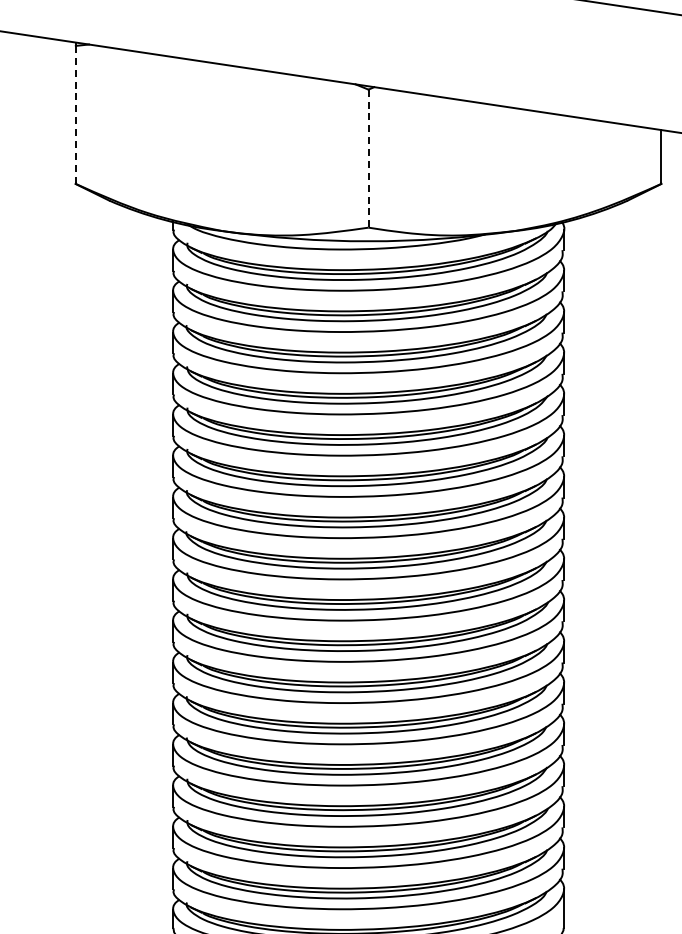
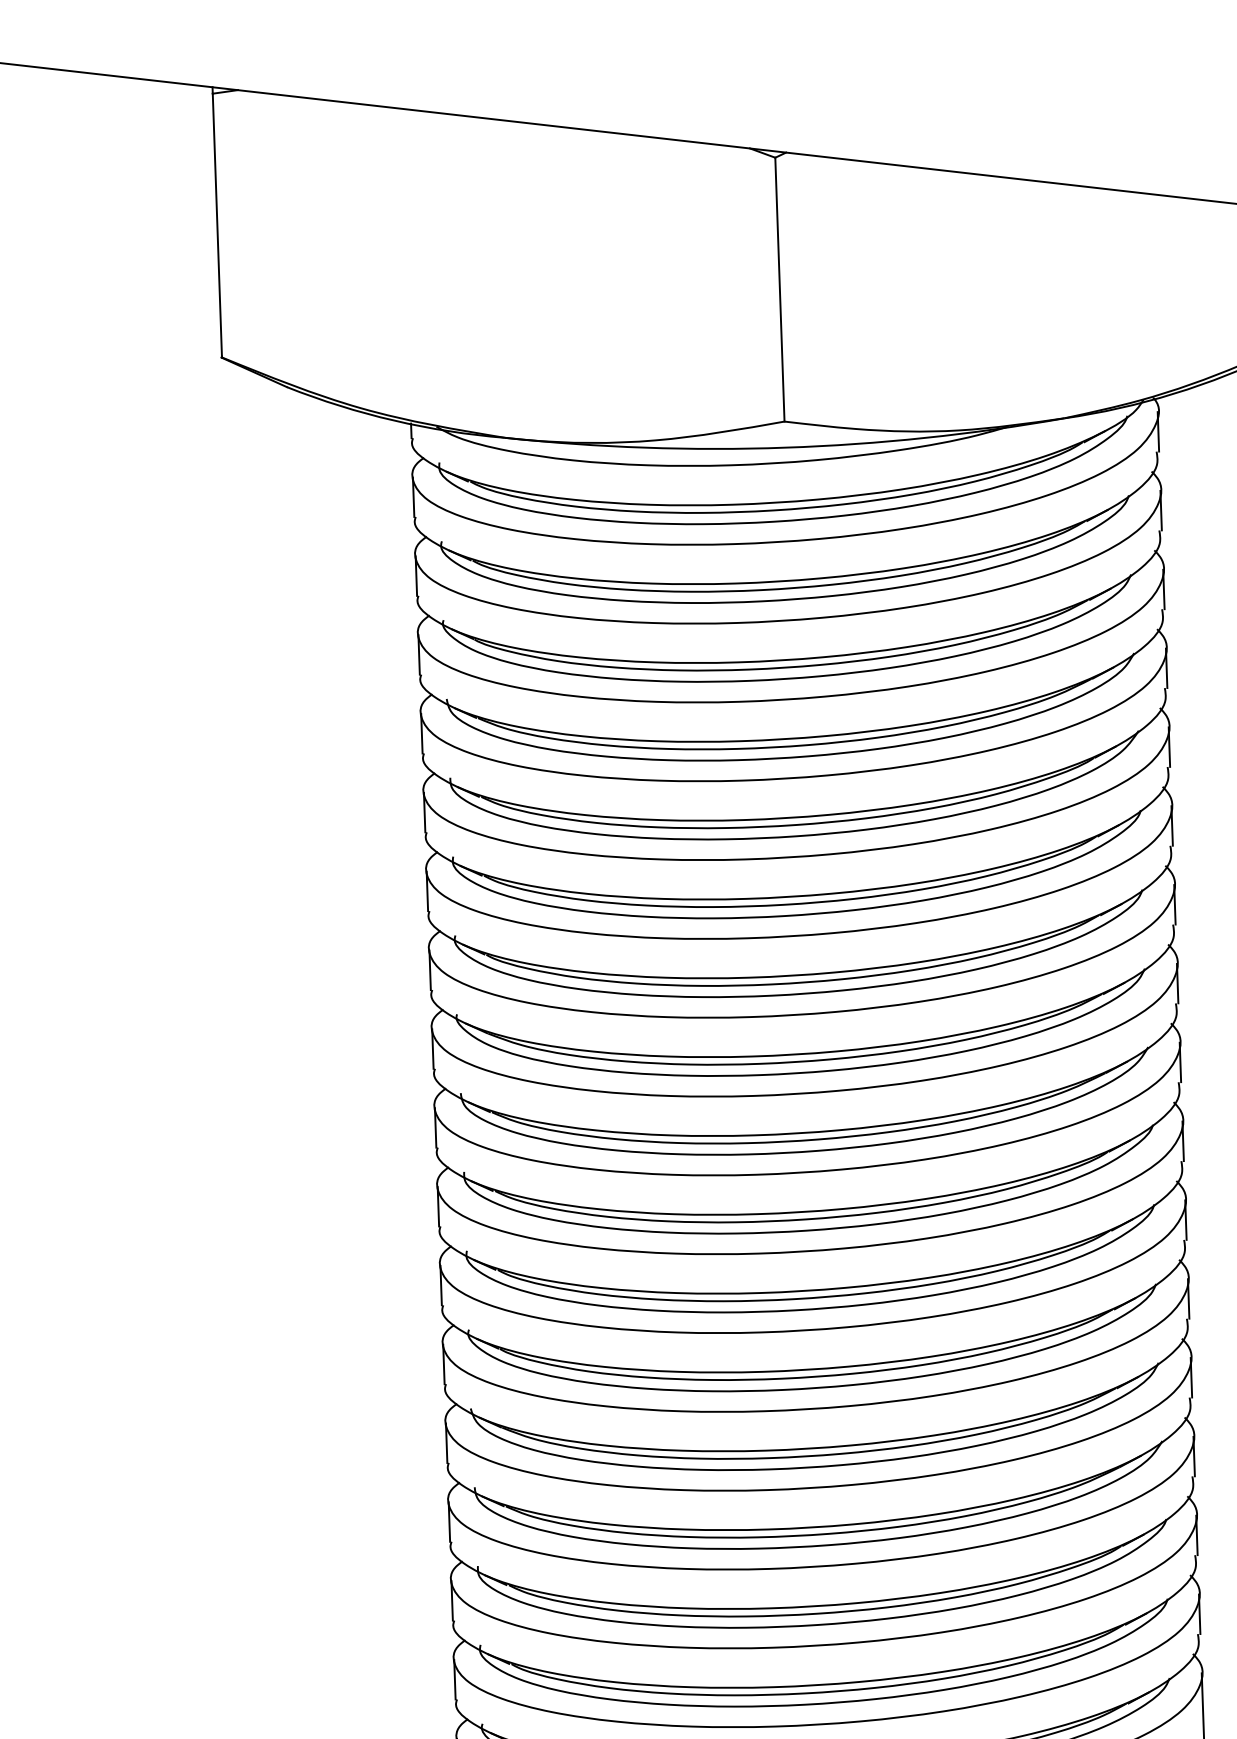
line: (75, 114) -> (216, 224), dashed -> solid
line: (368, 159) -> (779, 291), dashed -> solid

